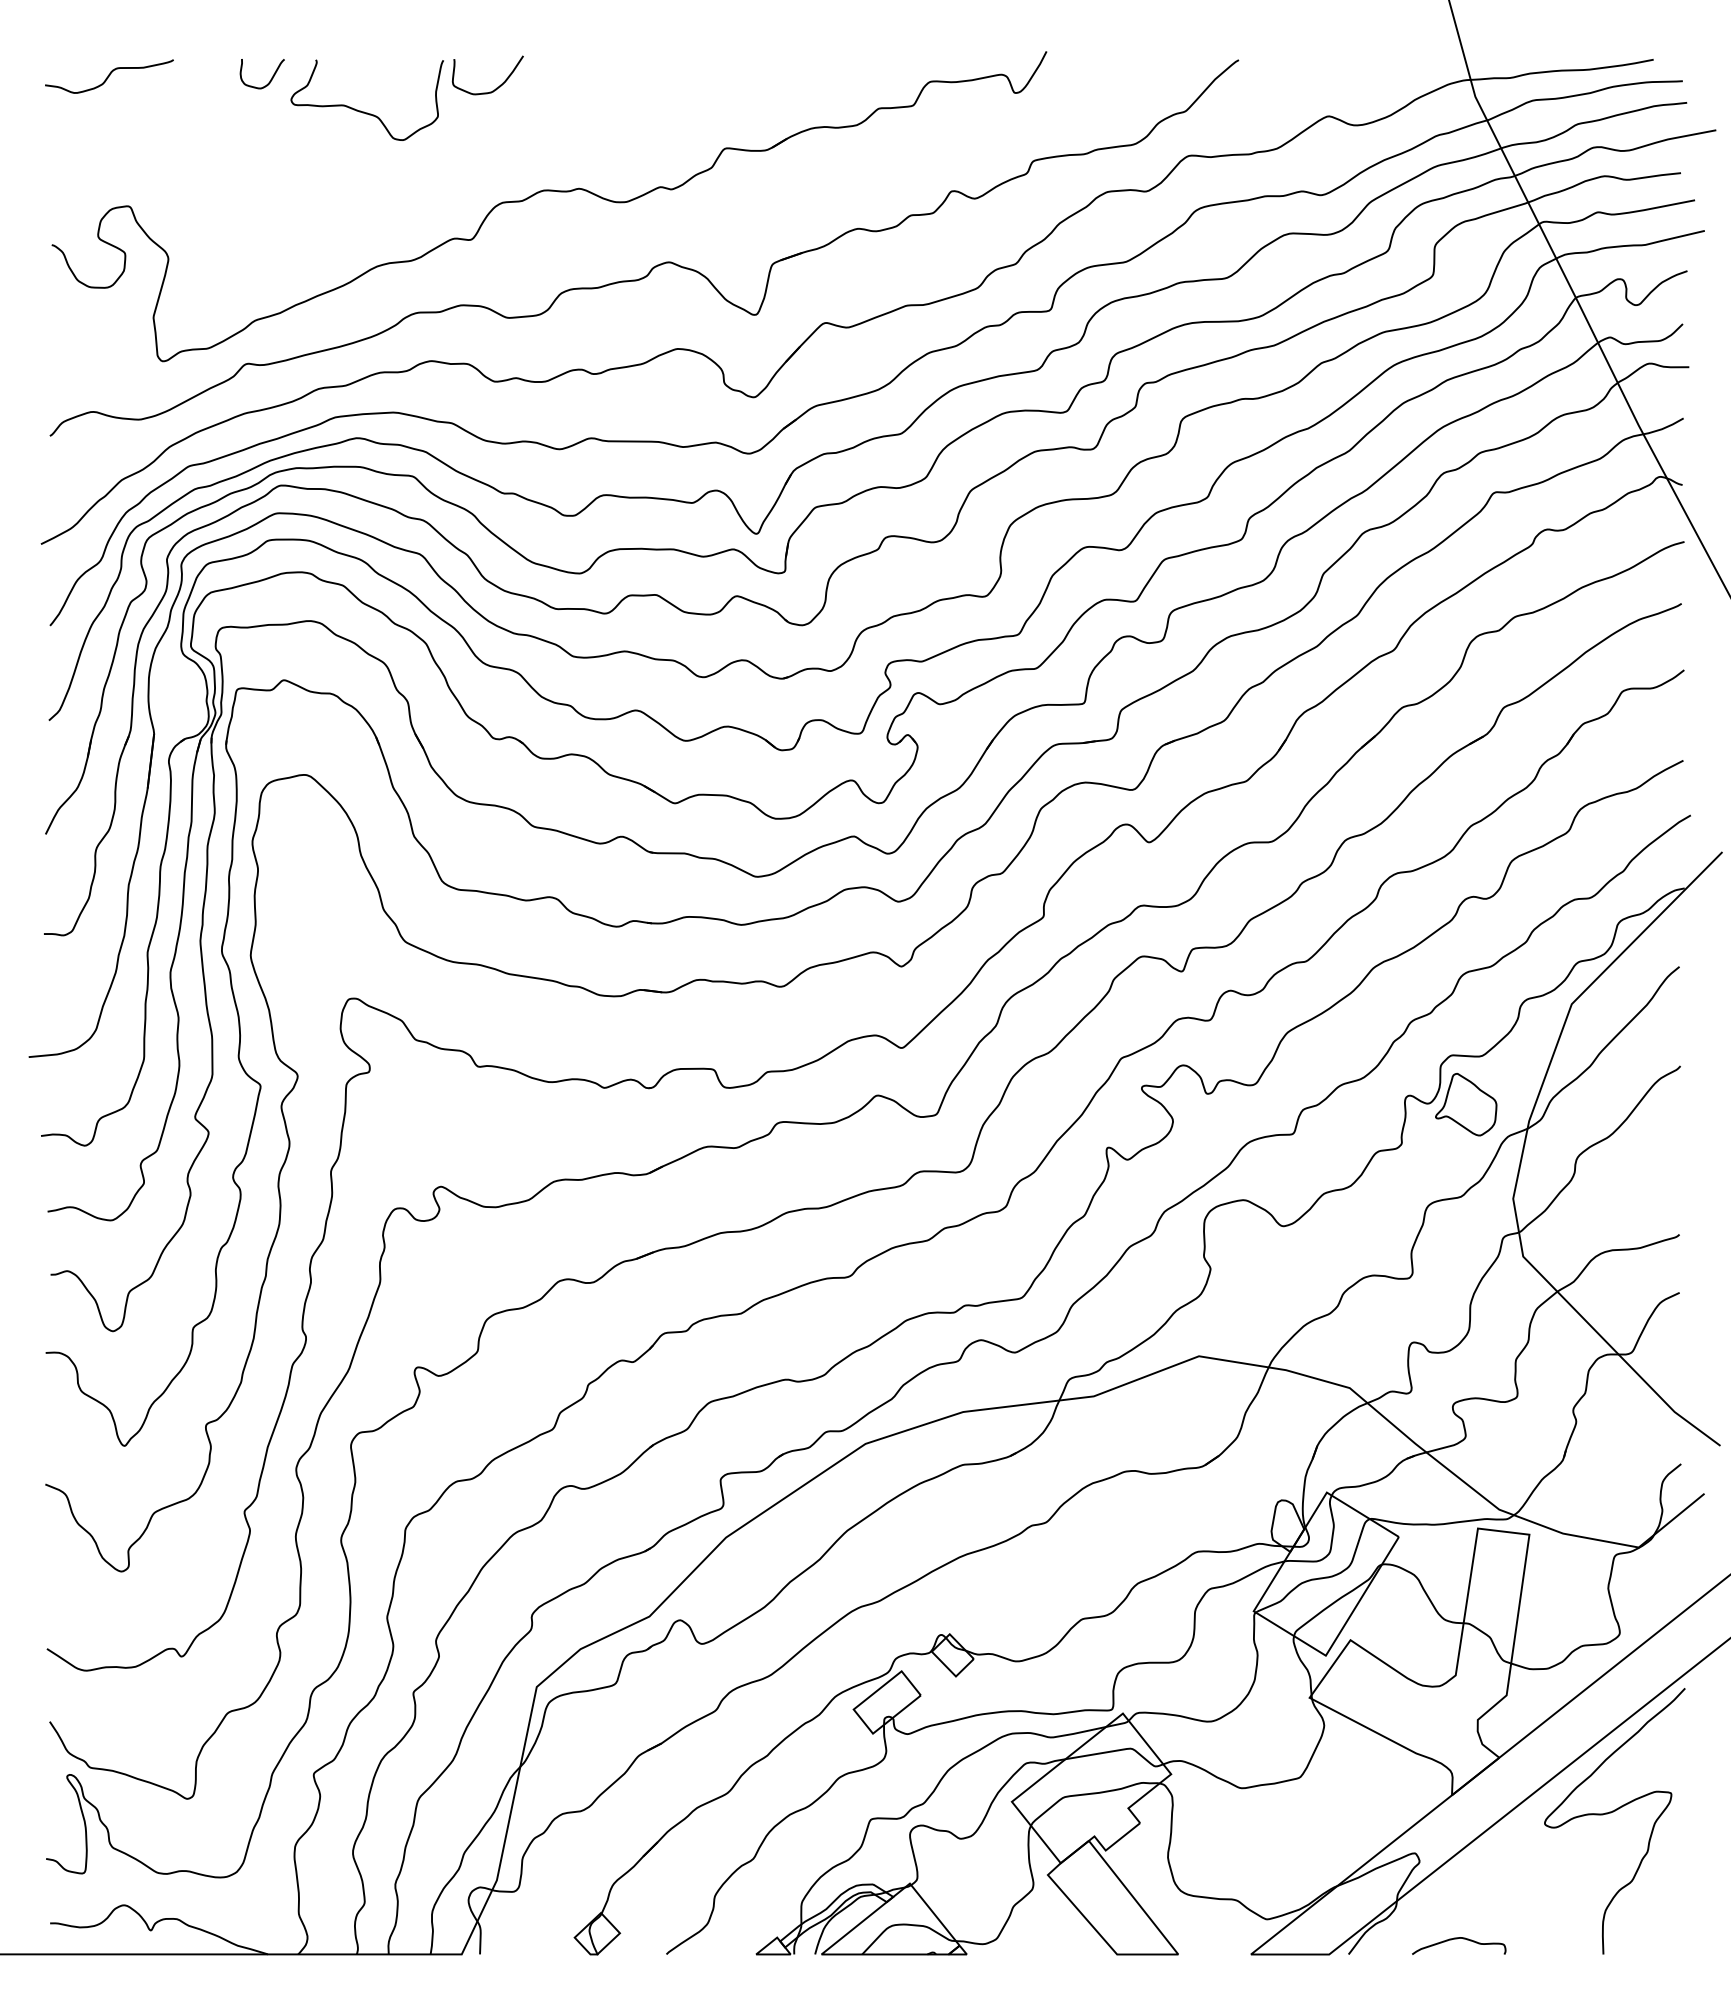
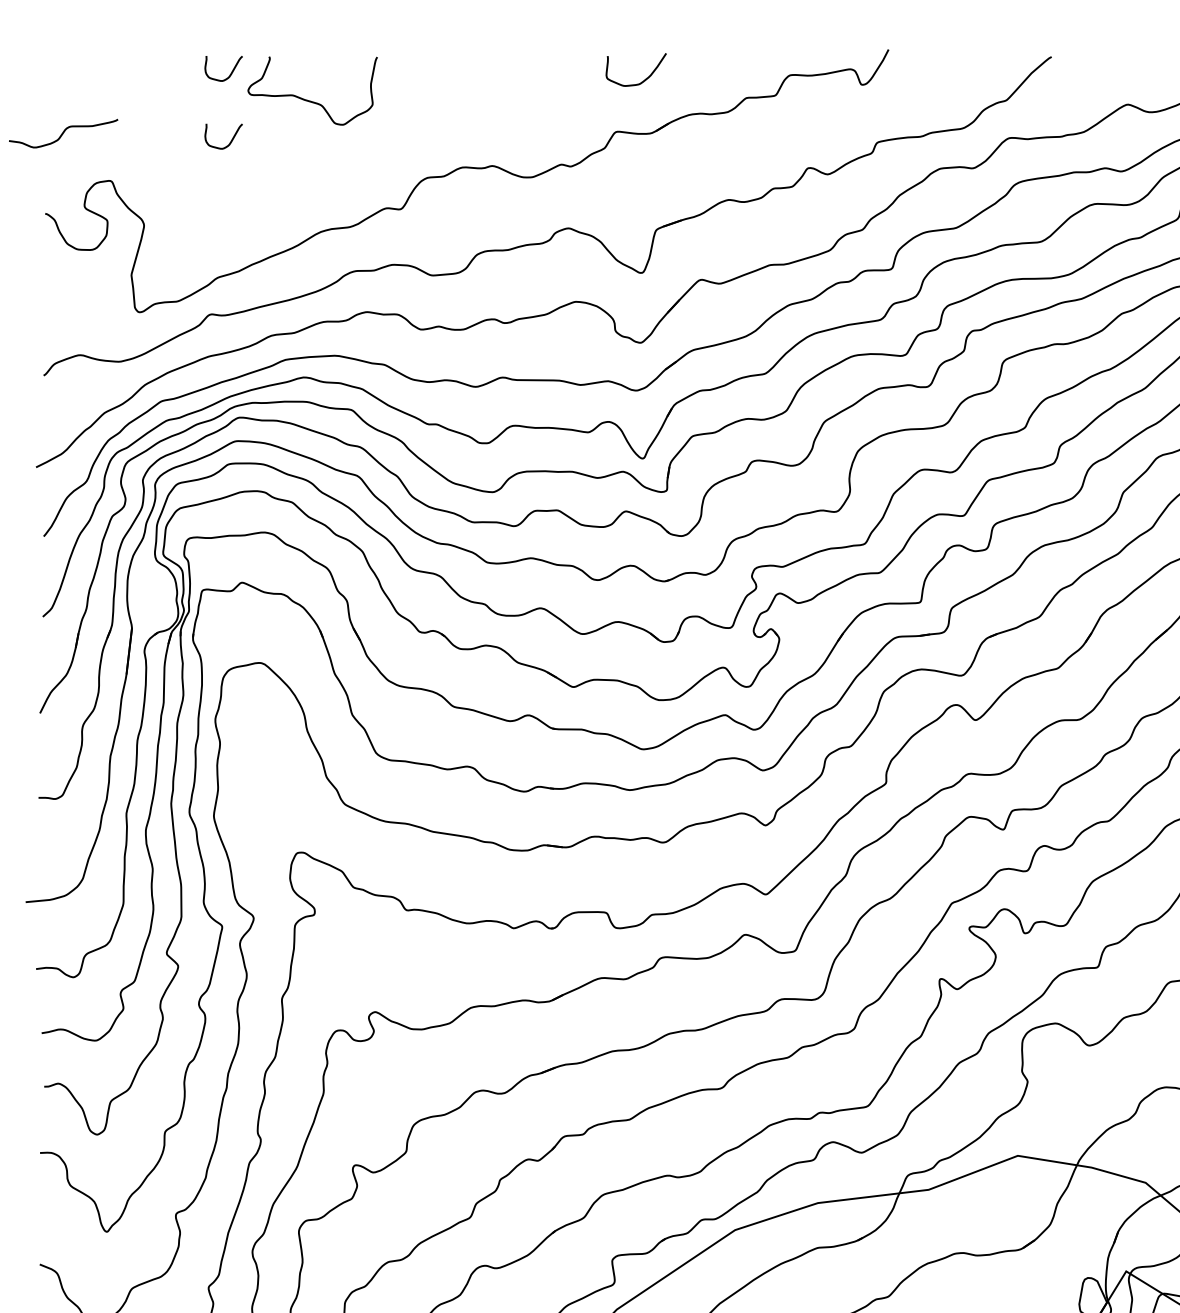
curve: (109, 76) -> (63, 133), moved
curve: (496, 87) -> (643, 80), moved
curve: (270, 159) -> (230, 141), added

